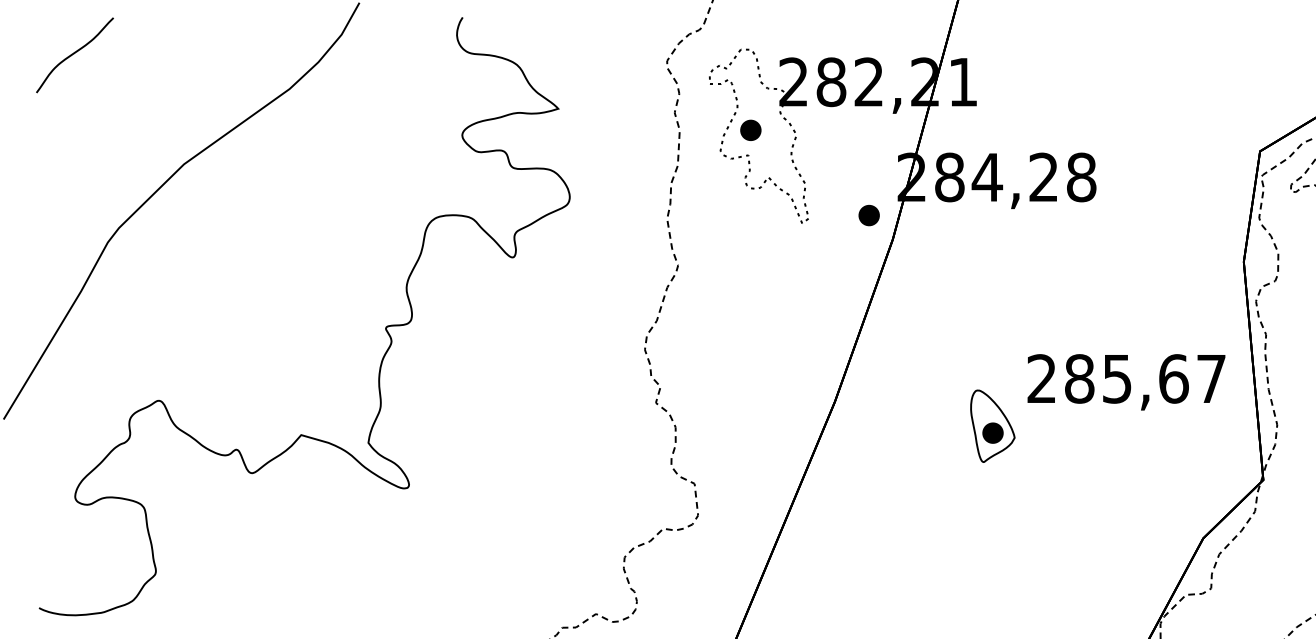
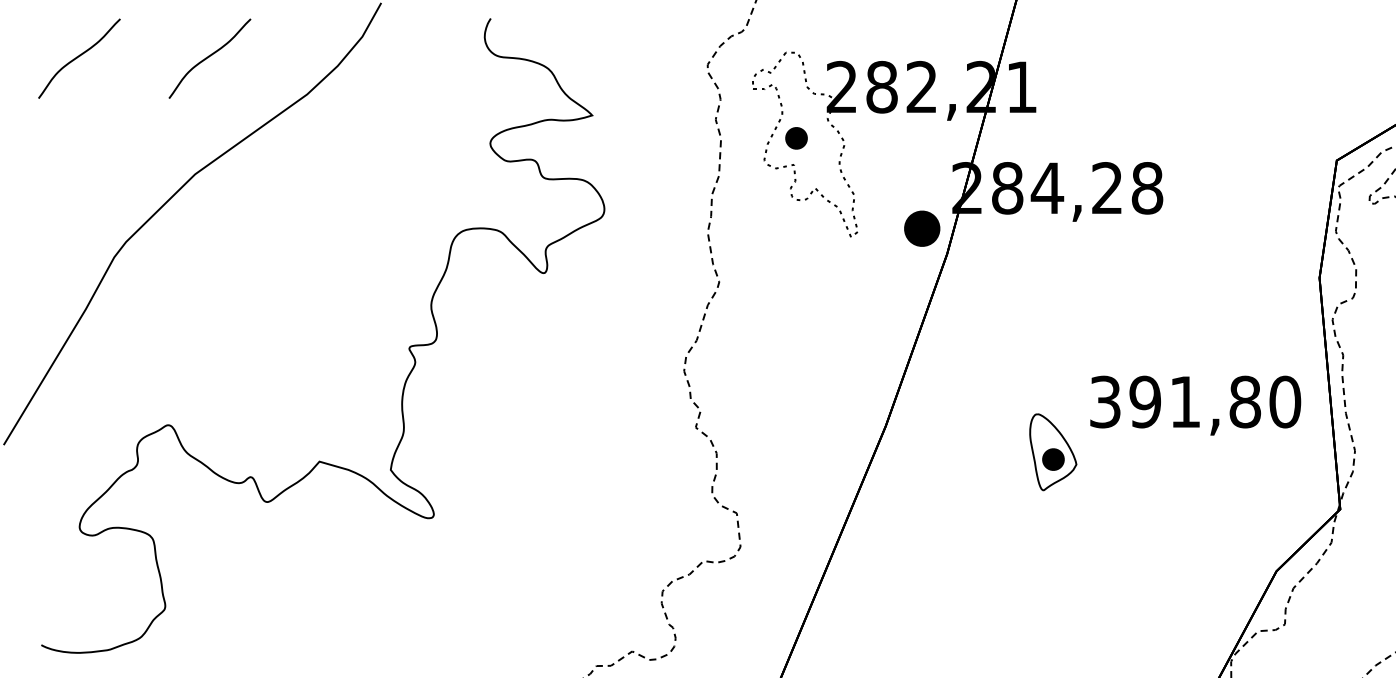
curve: (197, 54) -> (209, 57), added
part: (868, 215) -> (921, 228), size x1.6
text: (1126, 378) -> (1195, 401), 285,67 -> 391,80

